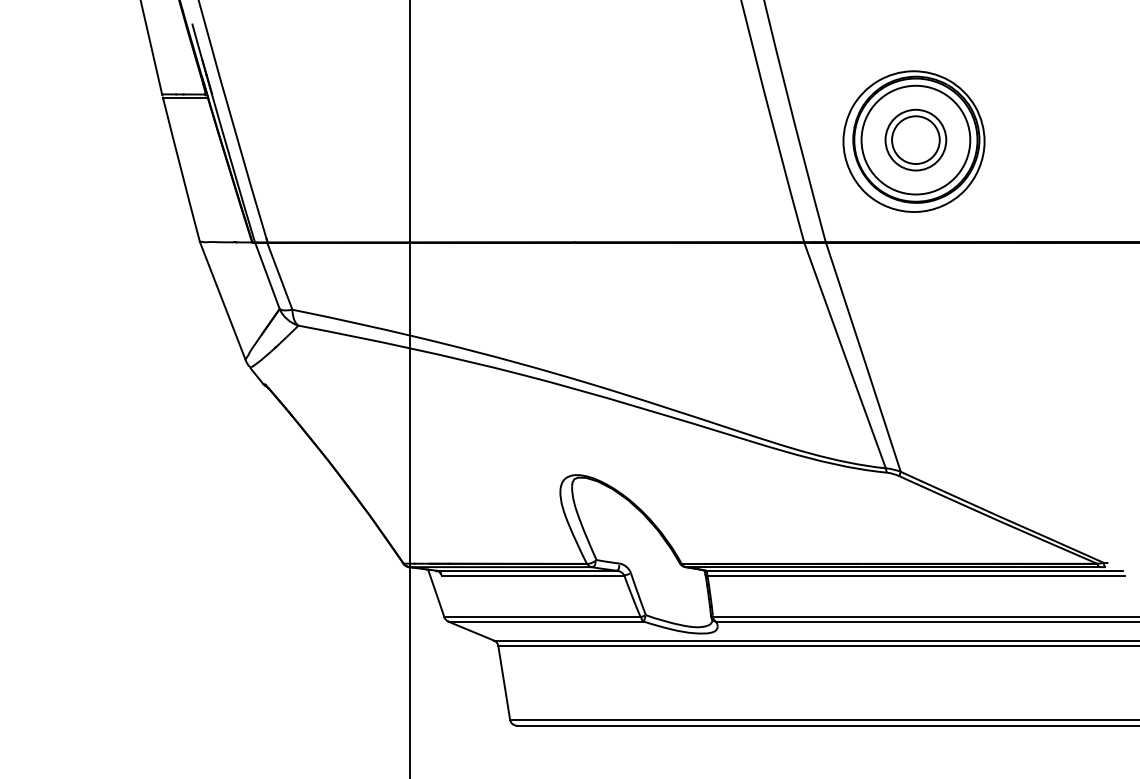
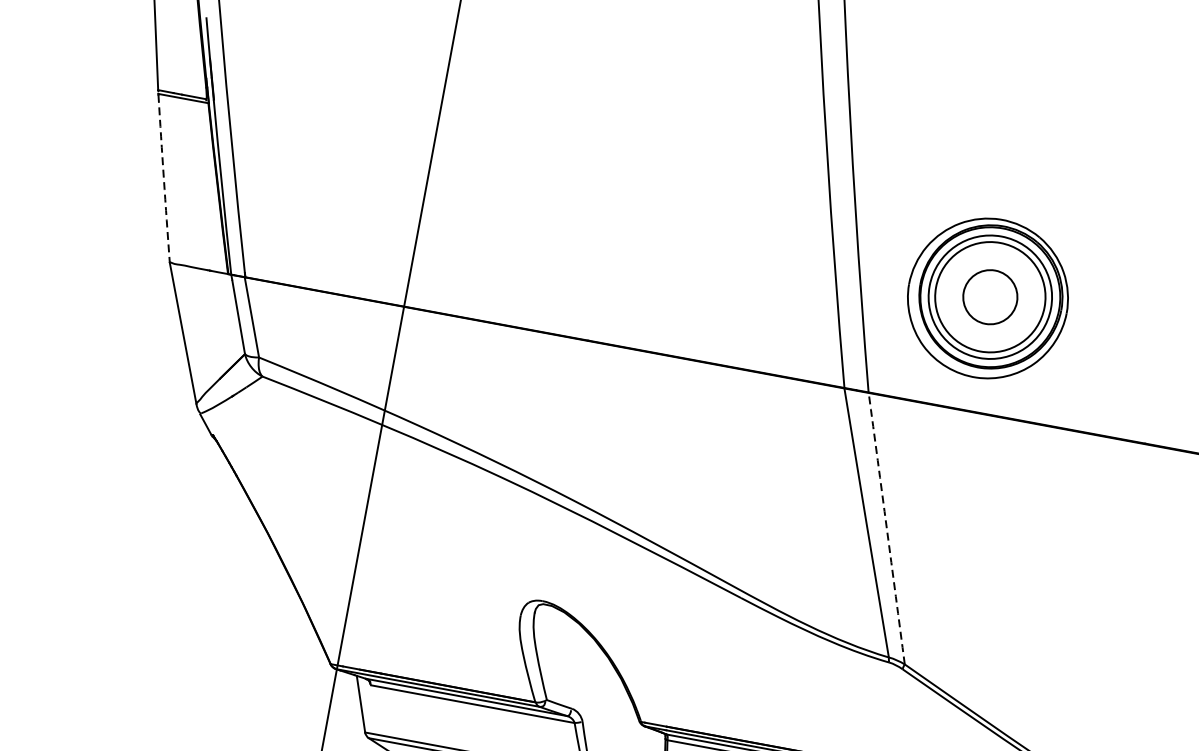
circle: (915, 139) -> (990, 296), size x1.6
arc: (181, 170) -> (164, 179), solid -> dashed
arc: (863, 356) -> (887, 527), solid -> dashed

